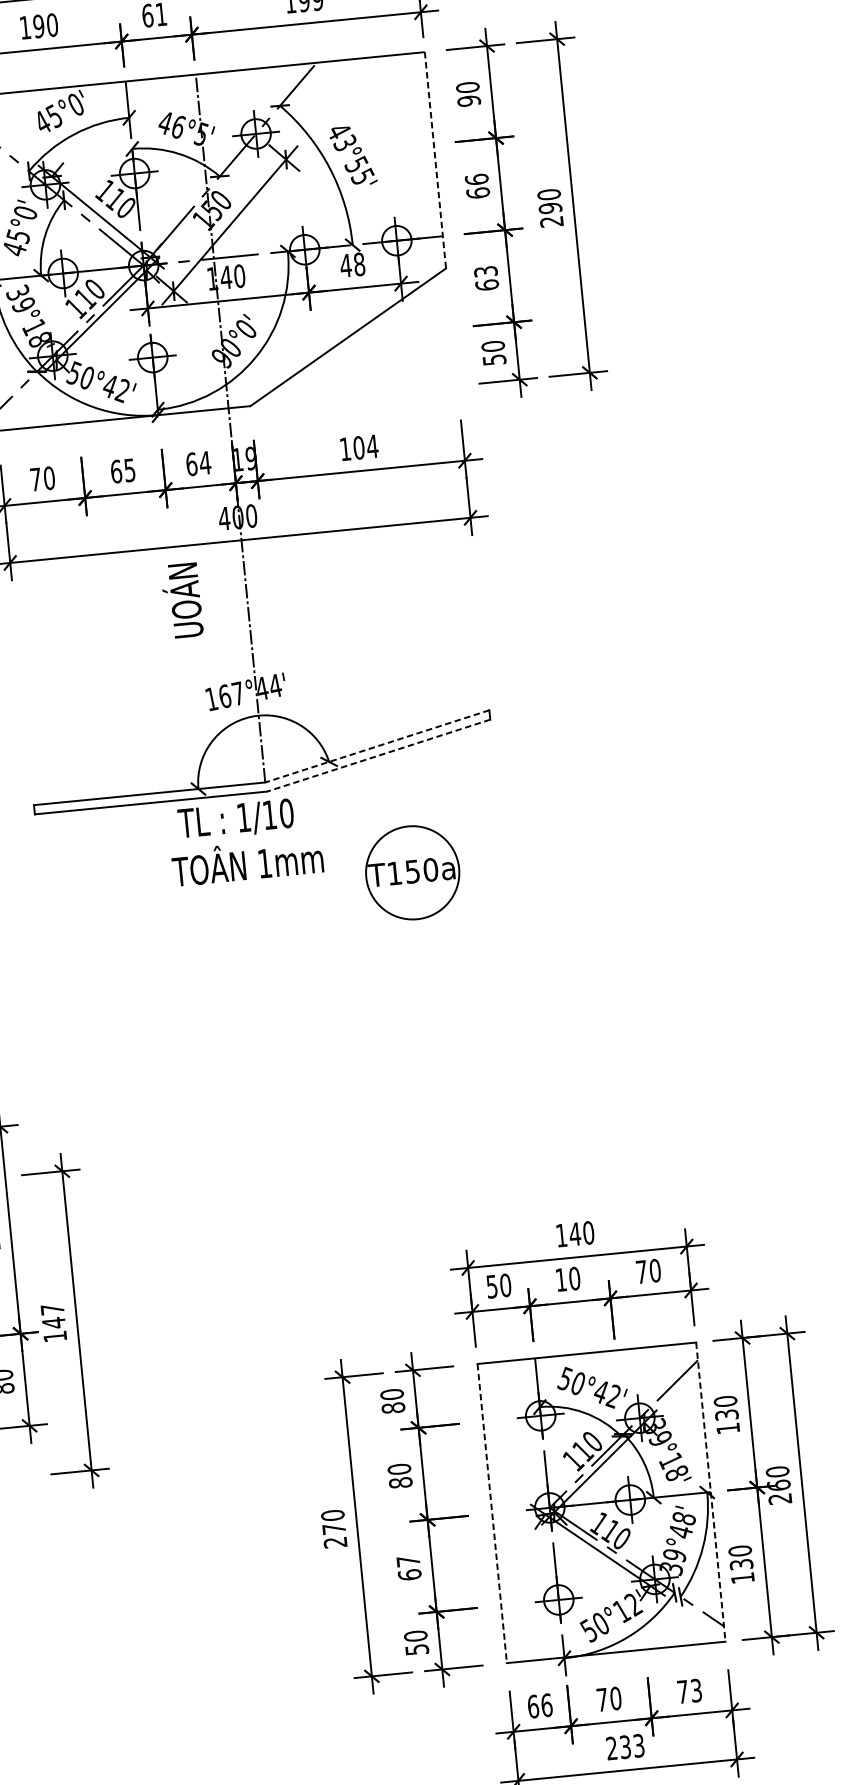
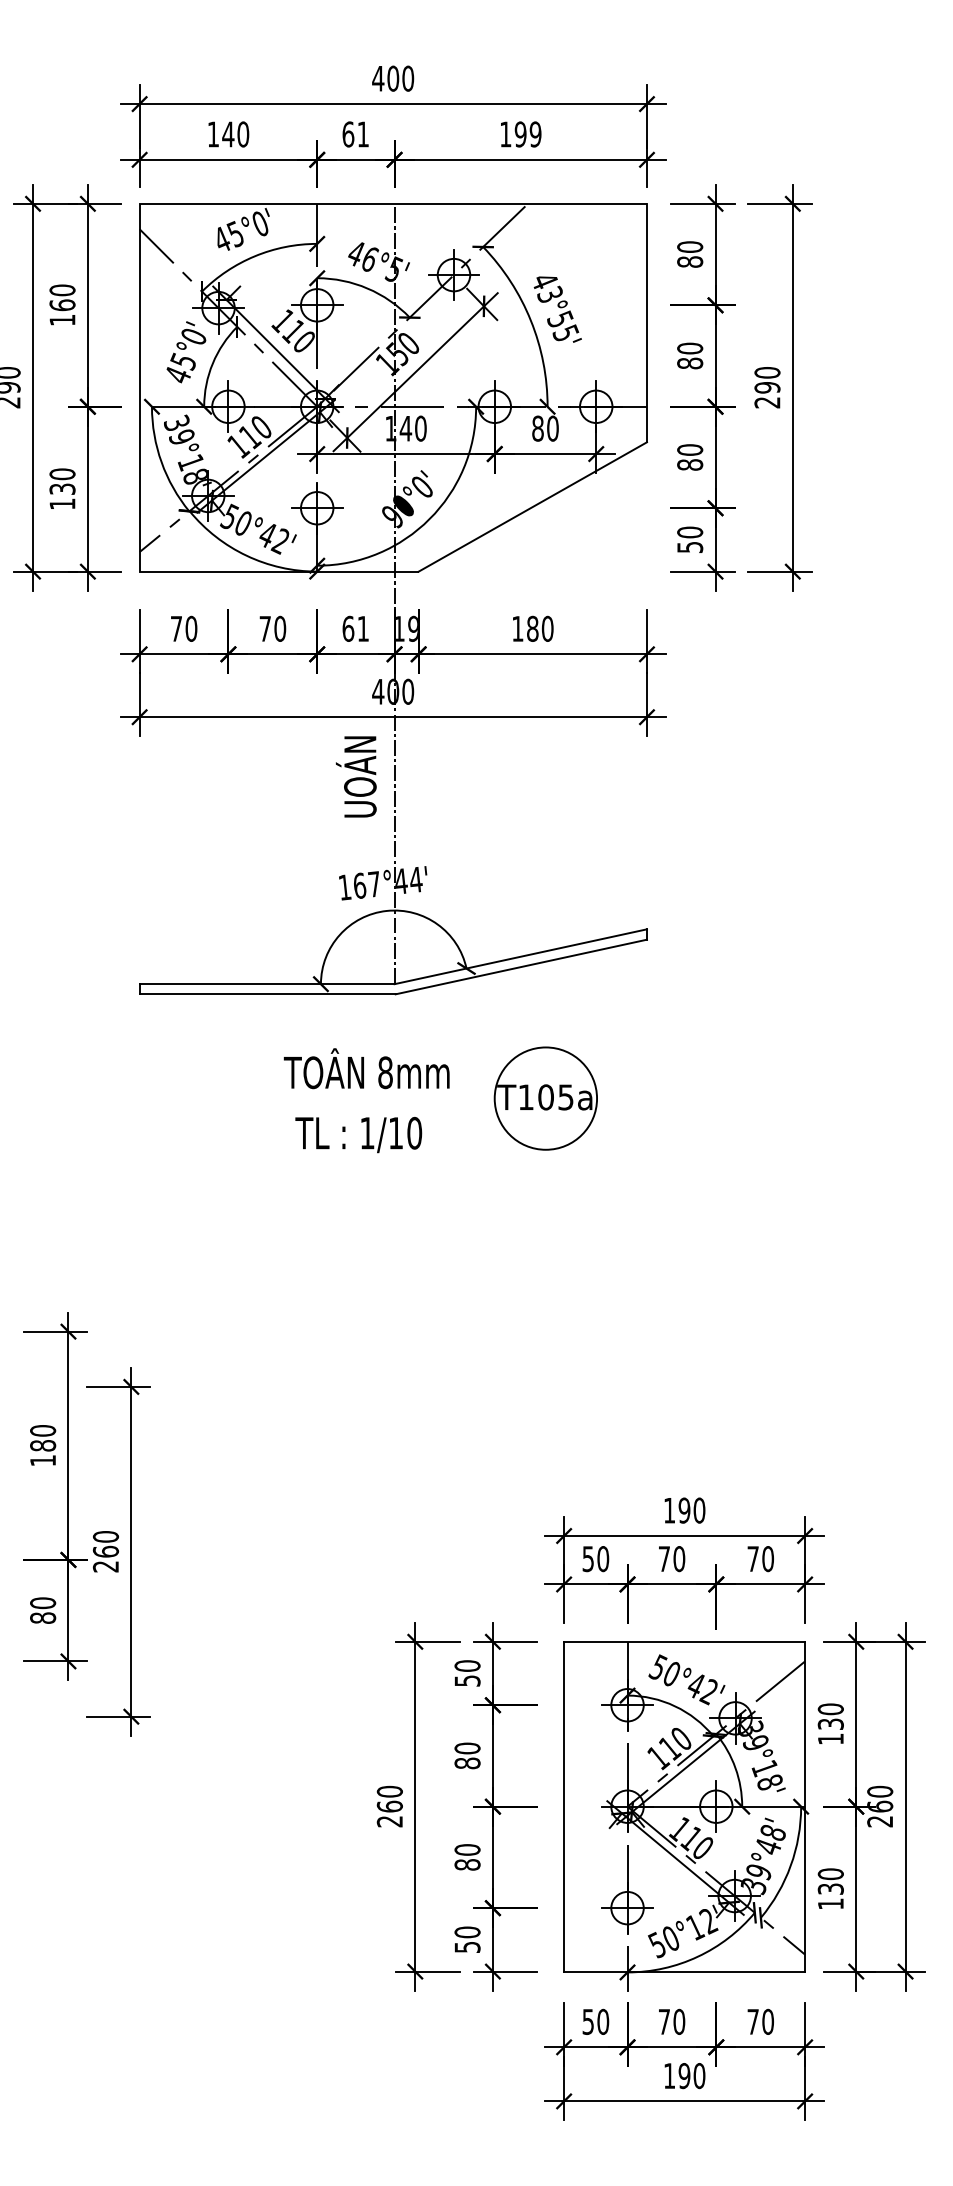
text: (39, 26) -> (228, 134), 190 -> 140
text: (469, 100) -> (690, 261), 90 -> 80
line: (435, 160) -> (646, 323), dashed -> solid
text: (477, 185) -> (690, 355), 66 -> 80
text: (351, 265) -> (544, 428), 48 -> 80
text: (486, 278) -> (690, 457), 63 -> 80
text: (366, 446) -> (540, 628), 104 -> 180
text: (205, 462) -> (363, 628), 64 -> 61
text: (122, 470) -> (272, 628), 65 -> 70
text: (182, 600) -> (356, 776), moved
line: (377, 746) -> (520, 956), dashed -> solid
line: (378, 756) -> (521, 967), dashed -> solid
text: (235, 819) -> (358, 1134), moved
text: (264, 863) -> (385, 1072), 1mm -> 8mm
text: (421, 870) -> (555, 1097), T150a -> T105a
text: (575, 1234) -> (684, 1510), 140 -> 190
text: (561, 1279) -> (664, 1558), 10 -> 70
text: (53, 1322) -> (105, 1551), 147 -> 260
text: (393, 1407) -> (467, 1680), 80 -> 50
line: (711, 1491) -> (805, 1806), dashed -> solid
line: (492, 1513) -> (564, 1806), dashed -> solid
text: (333, 1528) -> (389, 1806), 270 -> 260
text: (409, 1568) -> (467, 1857), 67 -> 80
text: (695, 1690) -> (767, 2021), 73 -> 70
text: (539, 1705) -> (595, 2021), 66 -> 50
text: (625, 1747) -> (684, 2076), 233 -> 190

